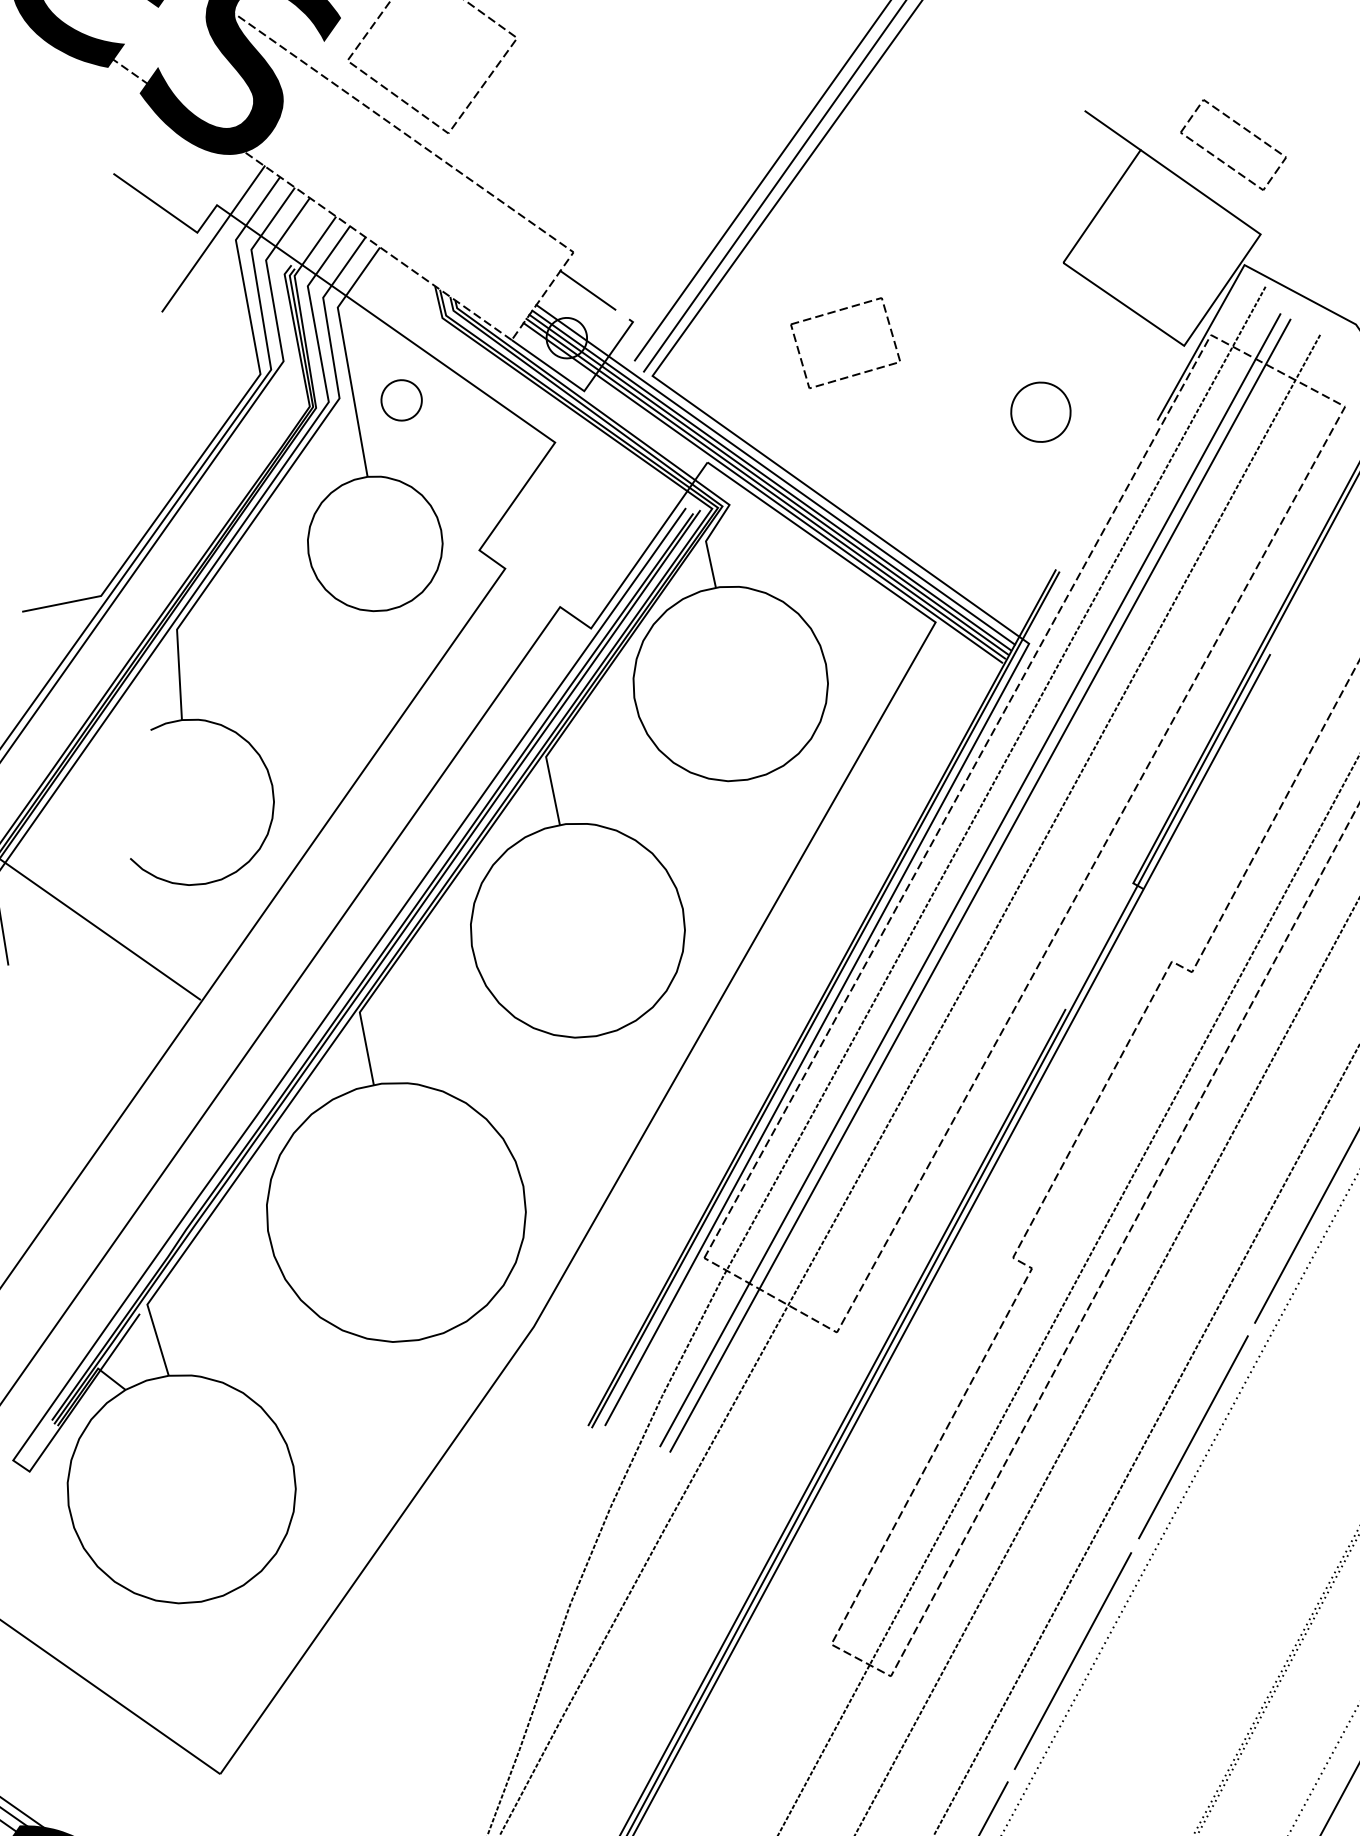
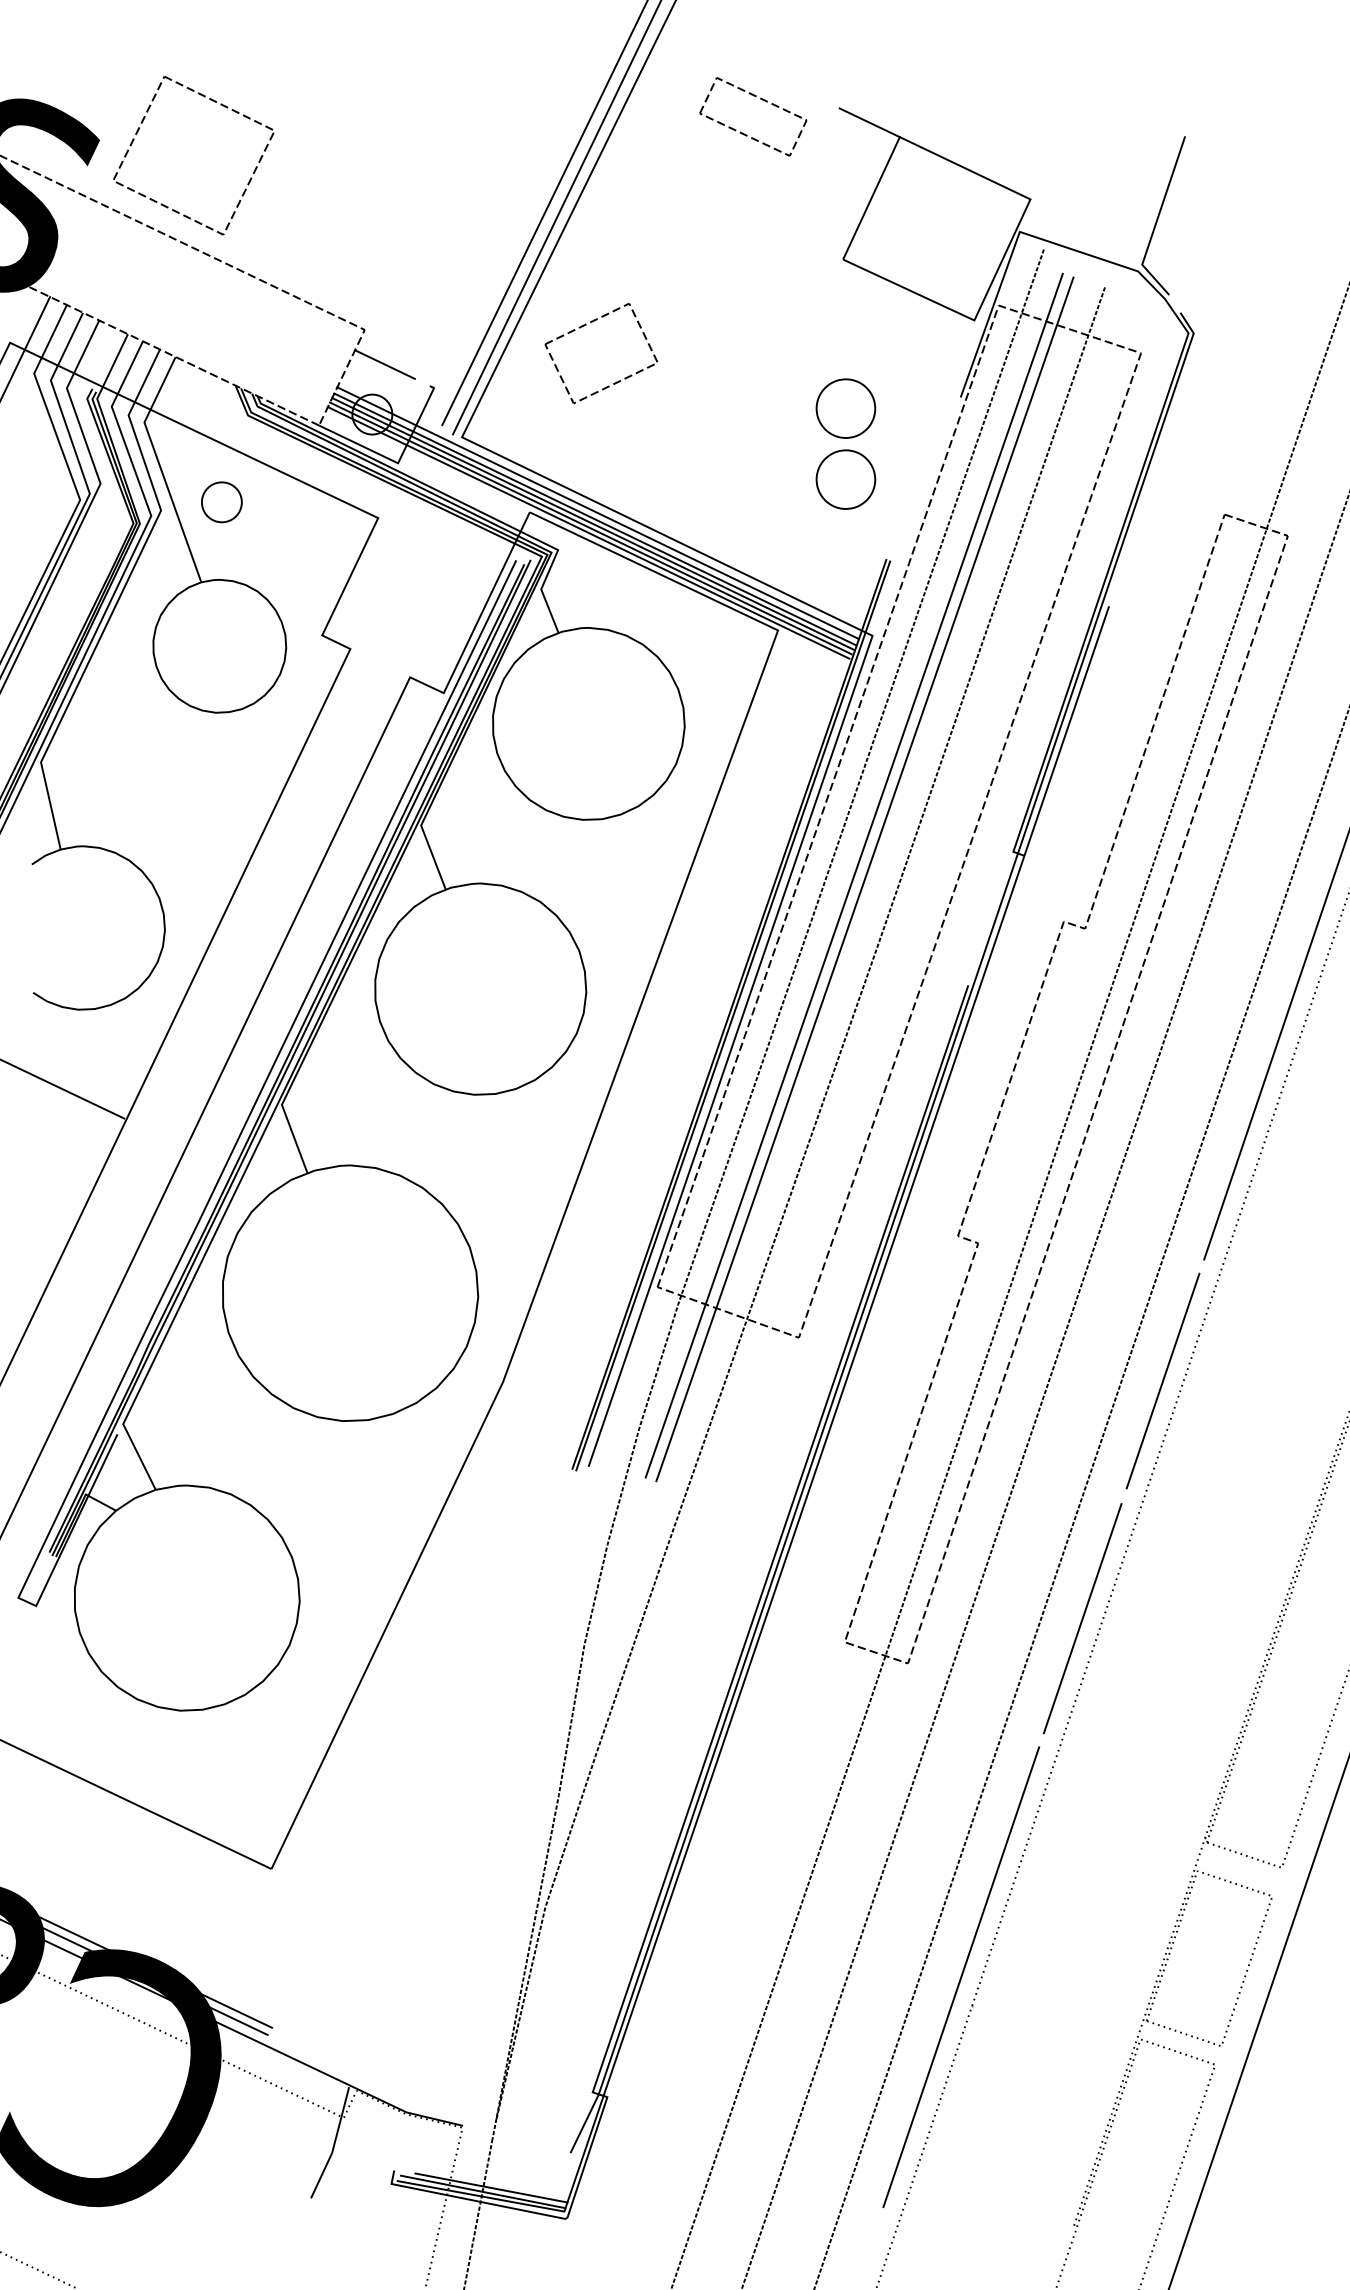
part: (1245, 130) -> (762, 100), moved
part: (835, 312) -> (586, 325), moved
part: (1028, 482) -> (845, 479), added

